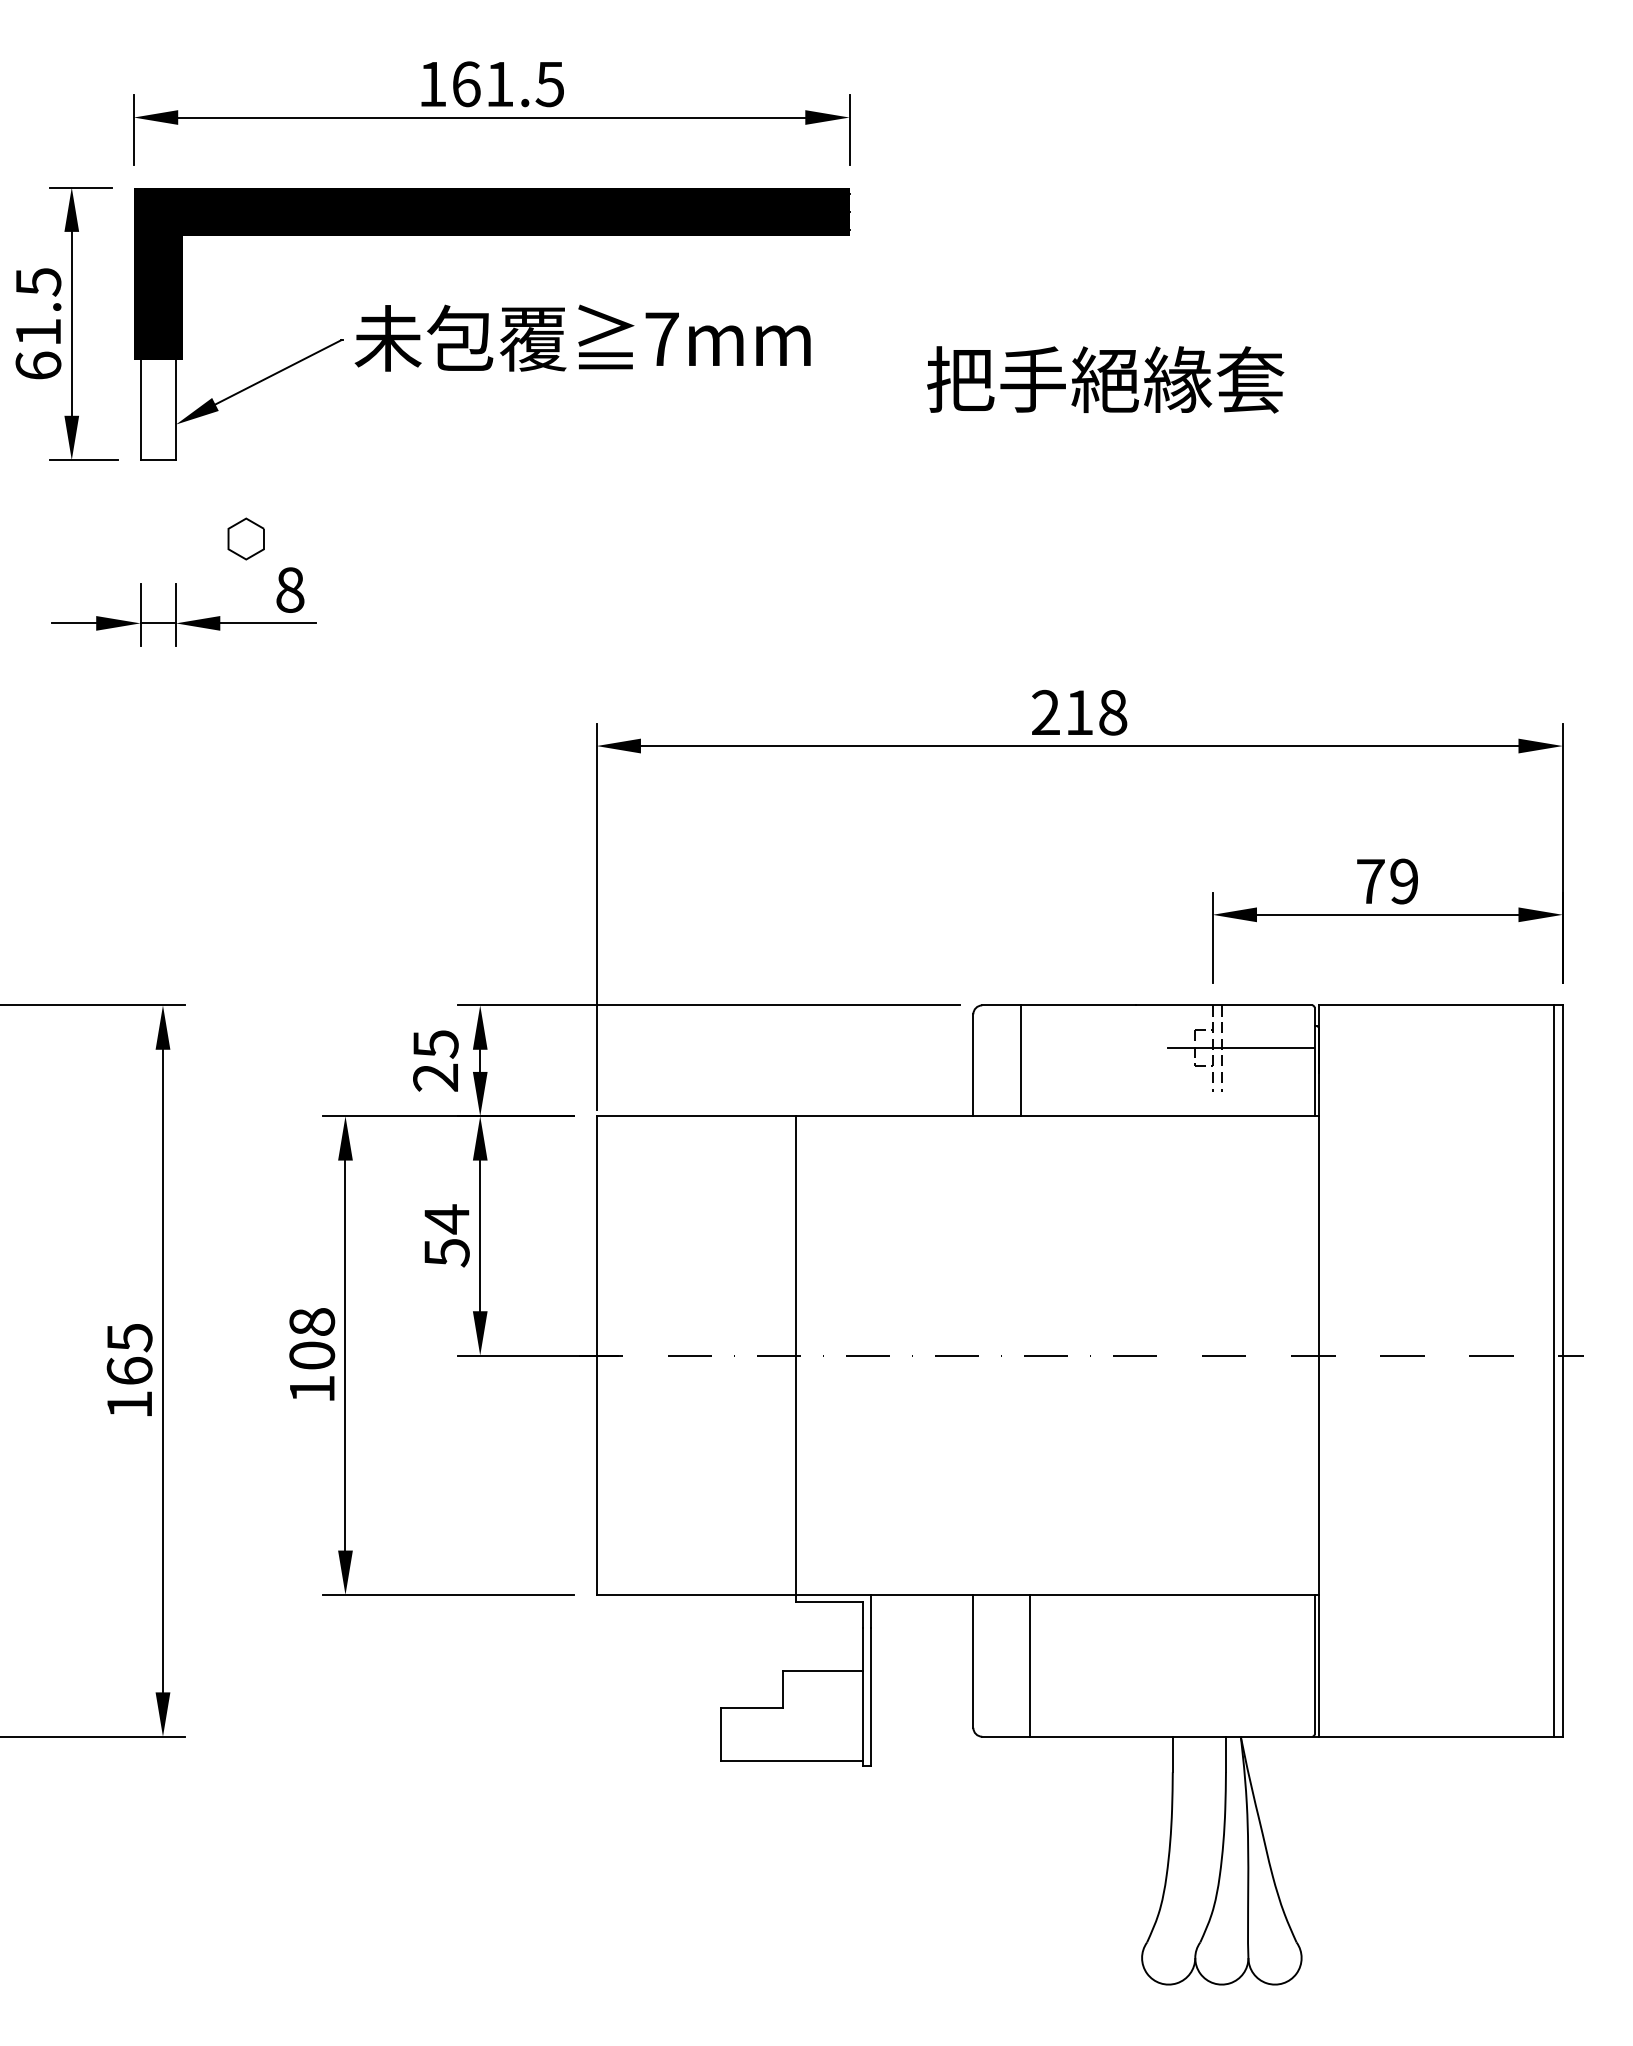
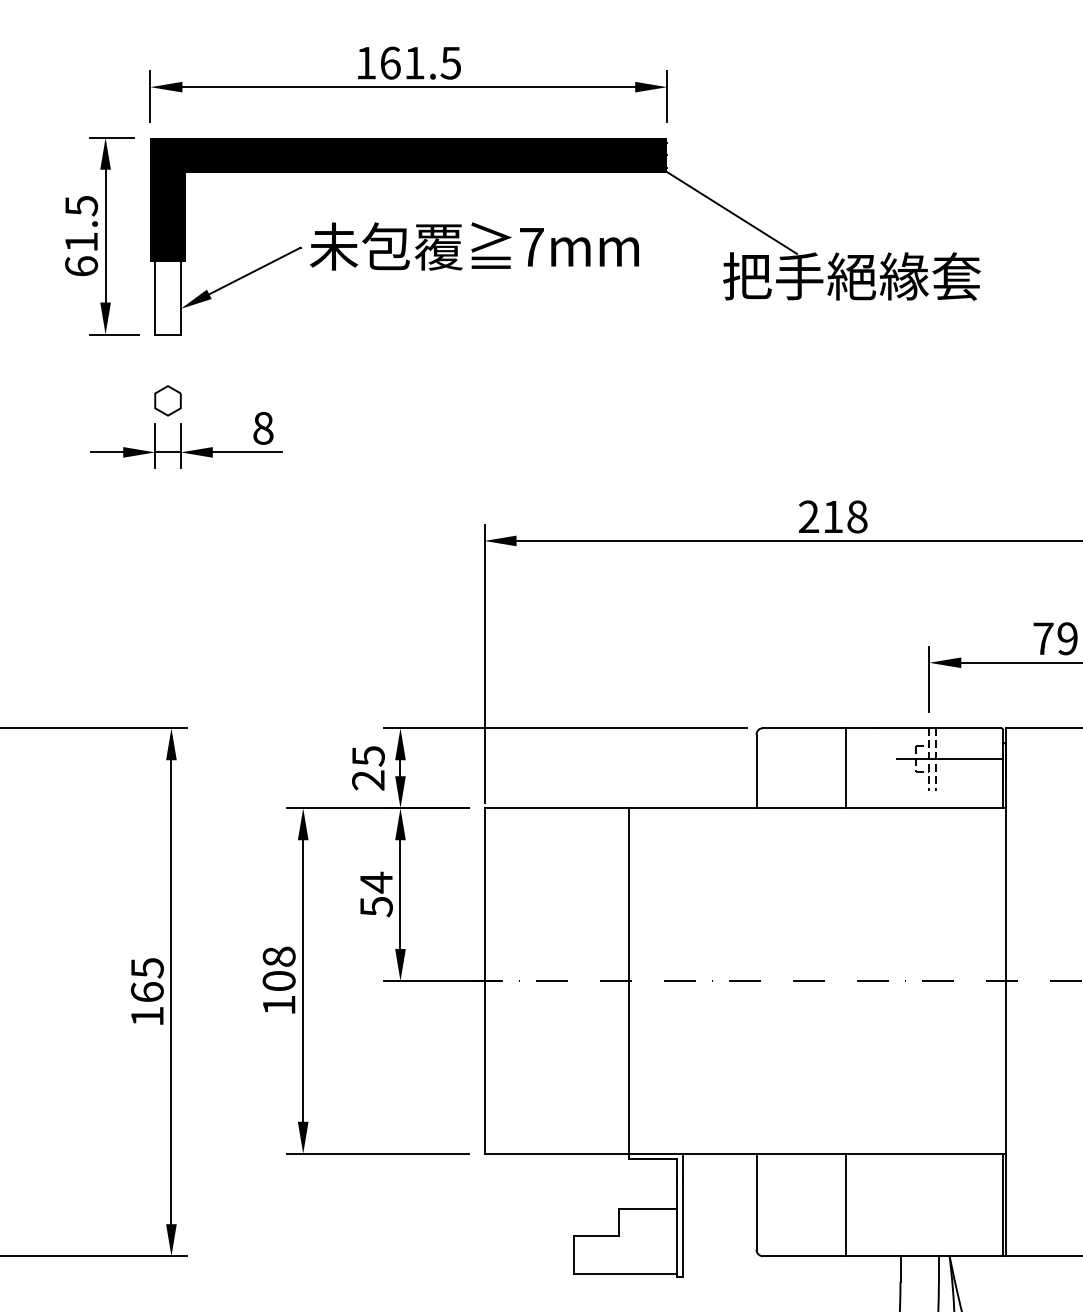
line: (938, 291) -> (731, 212), added
part: (245, 538) -> (167, 400), moved
line: (1021, 1060) -> (846, 767), moved
line: (1030, 1665) -> (846, 1204), moved

